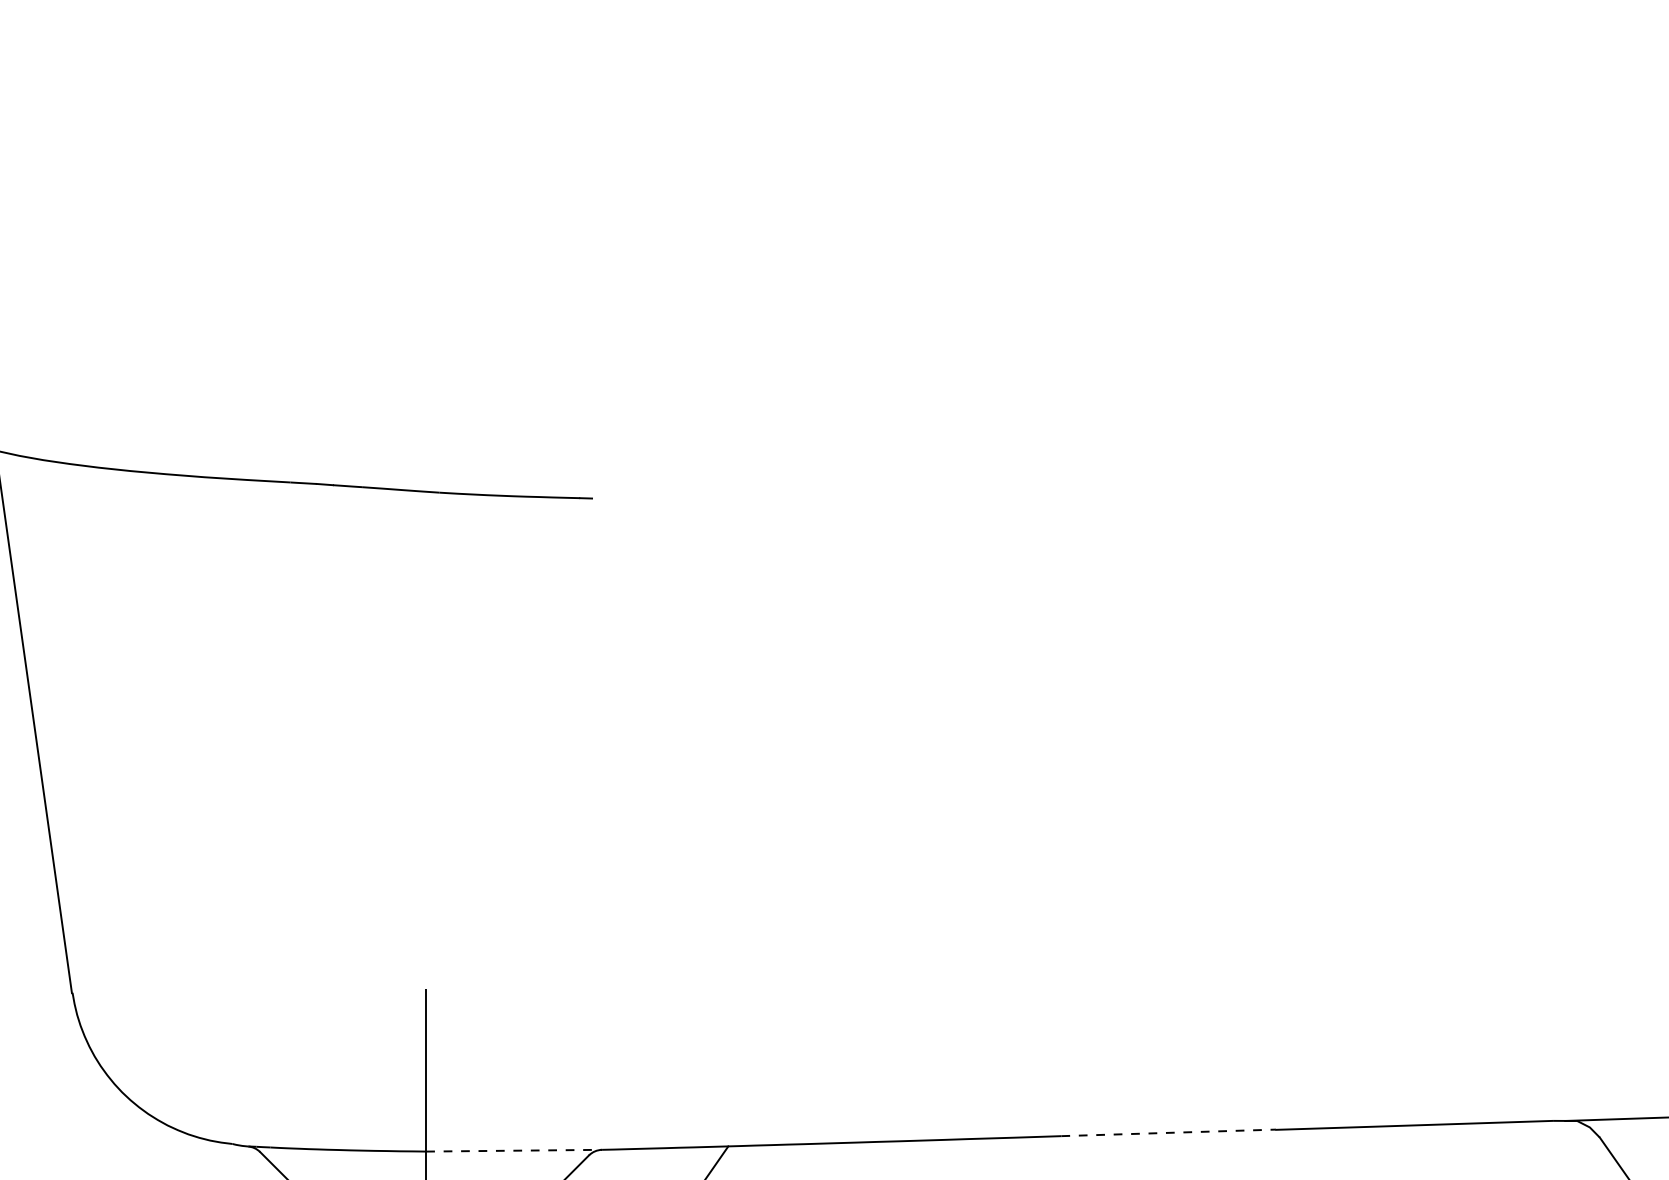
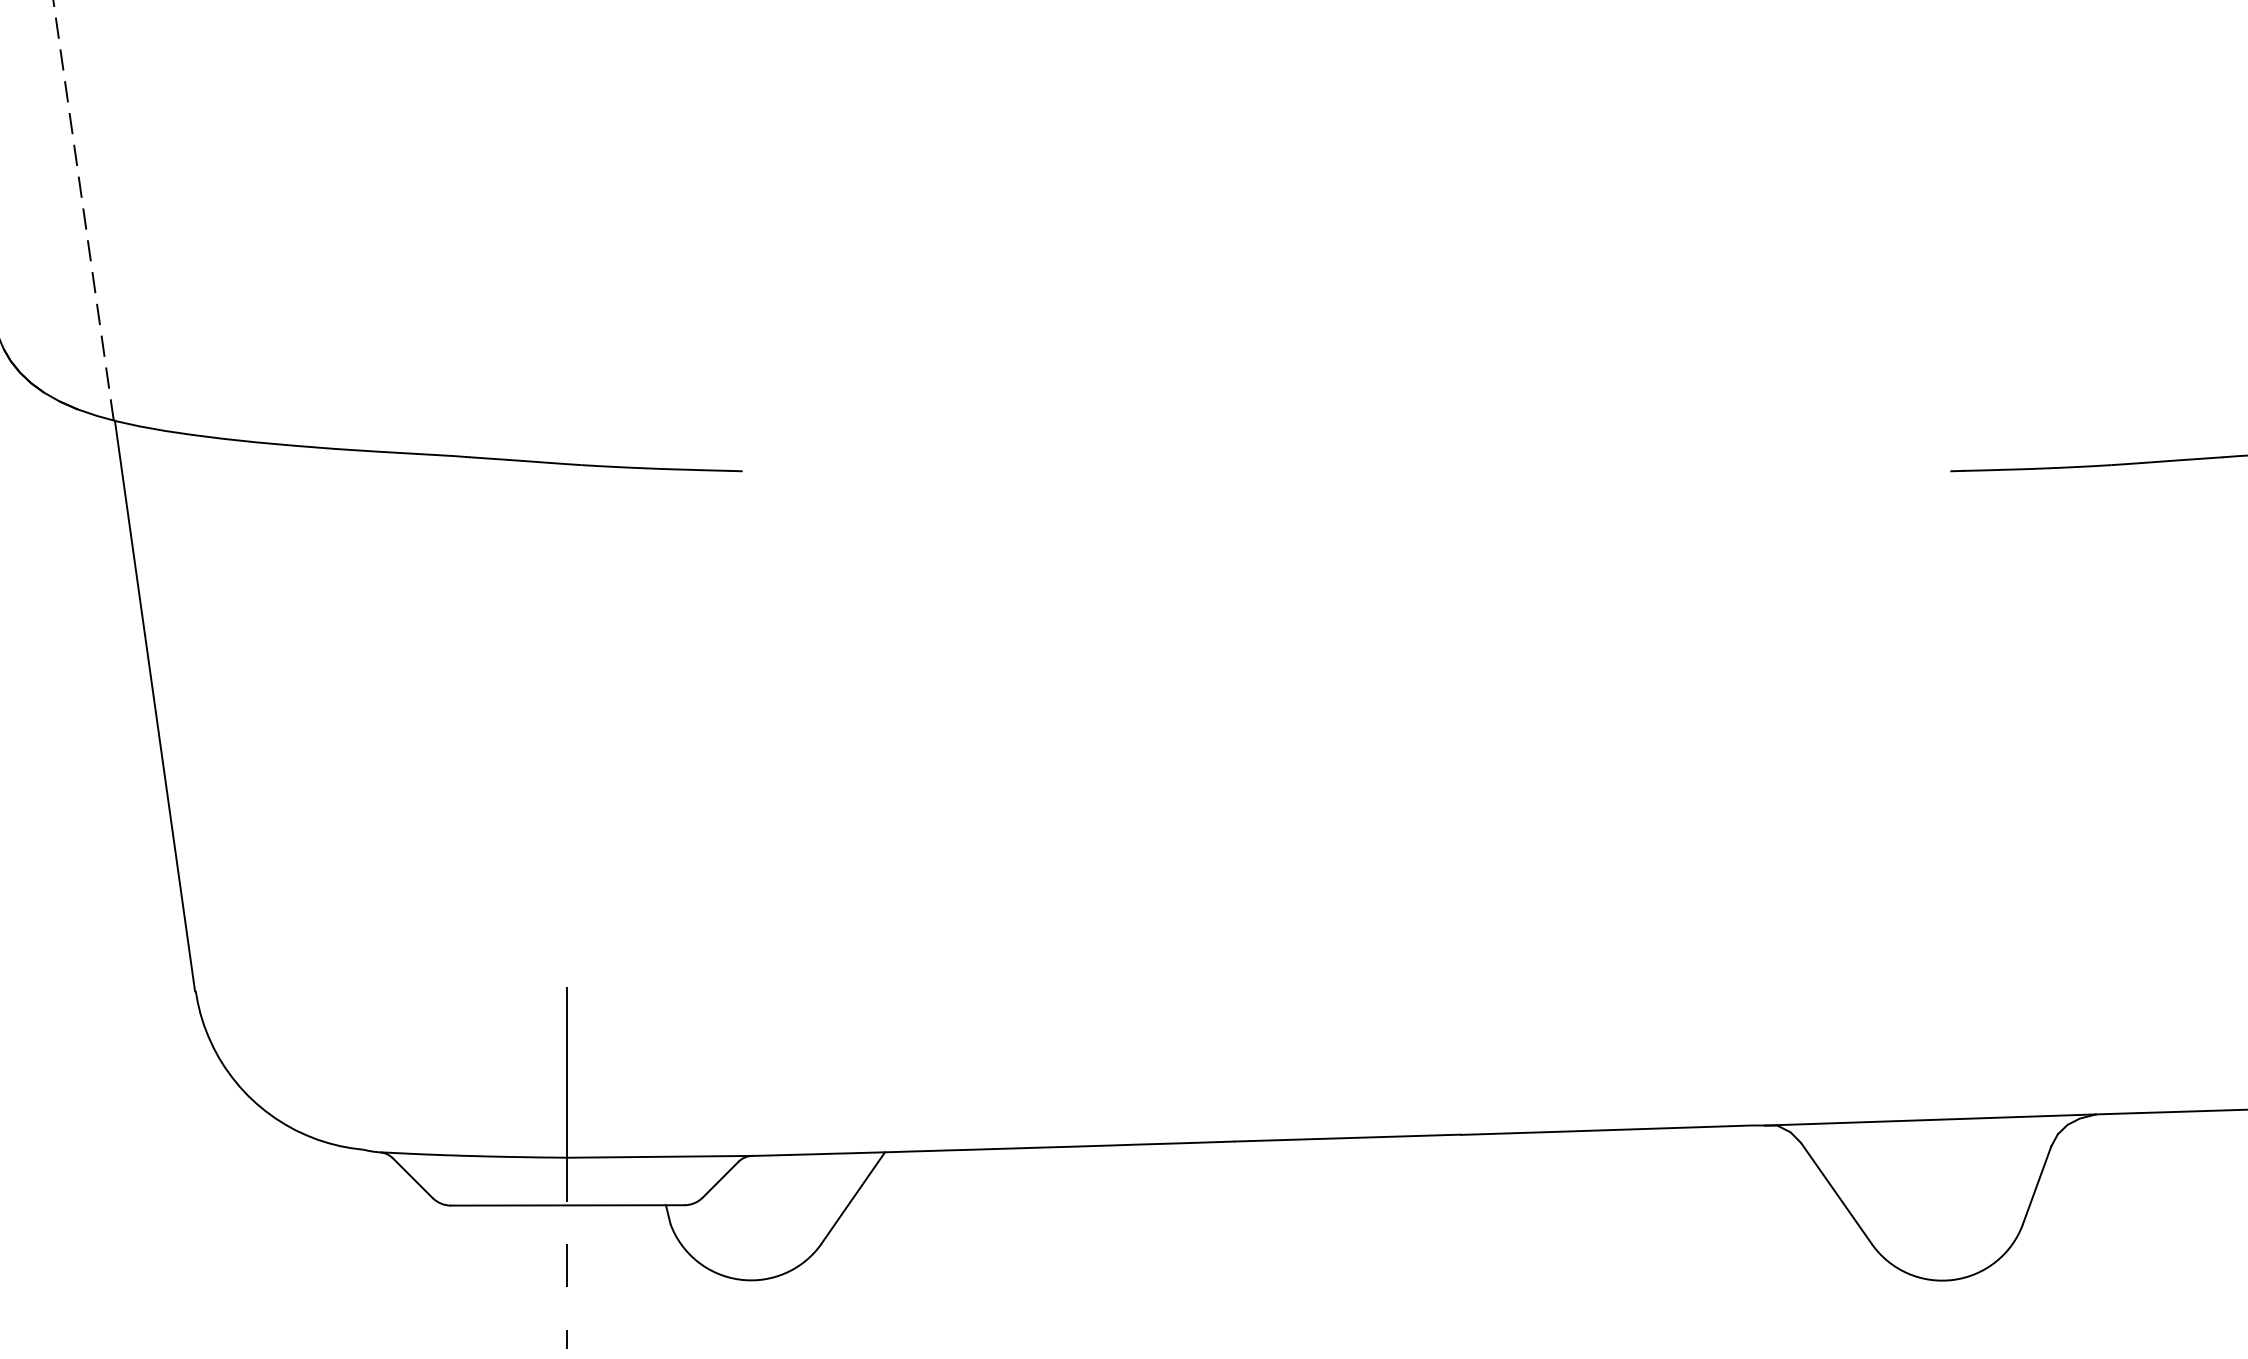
line: (1168, 1133) -> (1347, 1138), dashed -> solid
line: (514, 1150) -> (660, 1156), dashed -> solid

